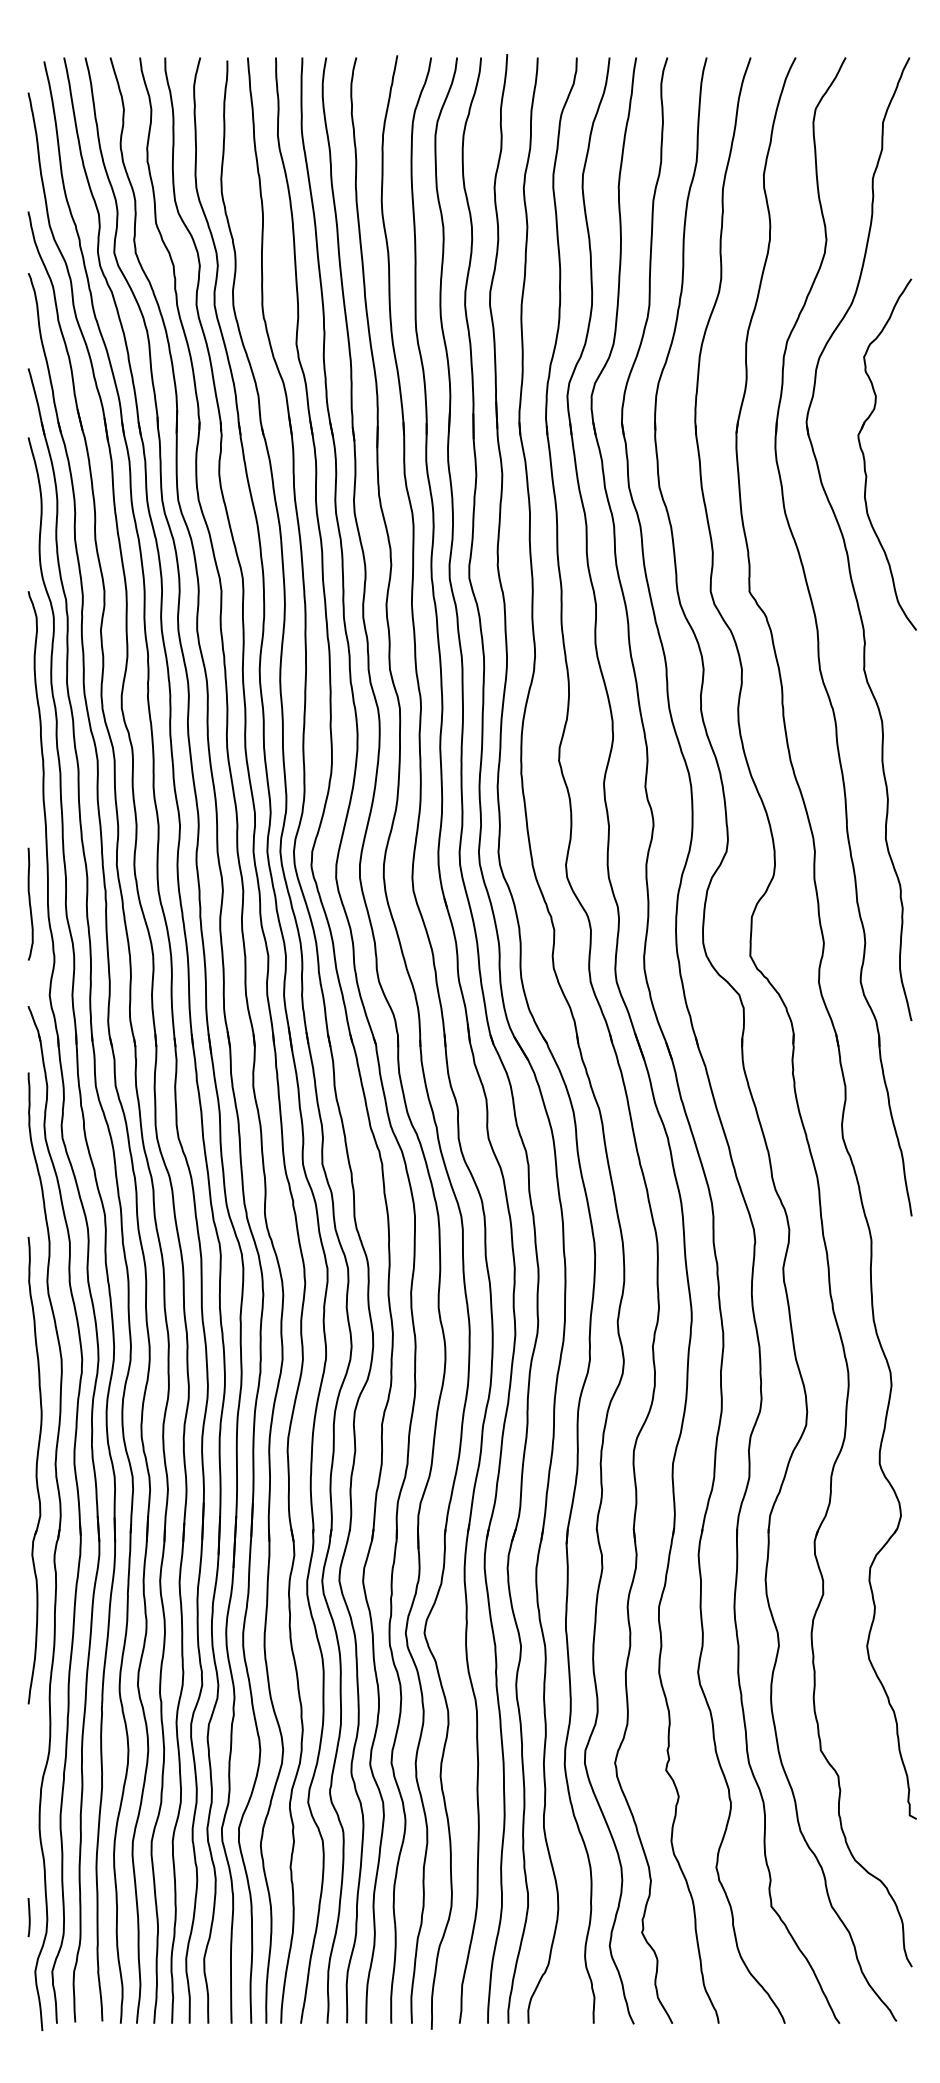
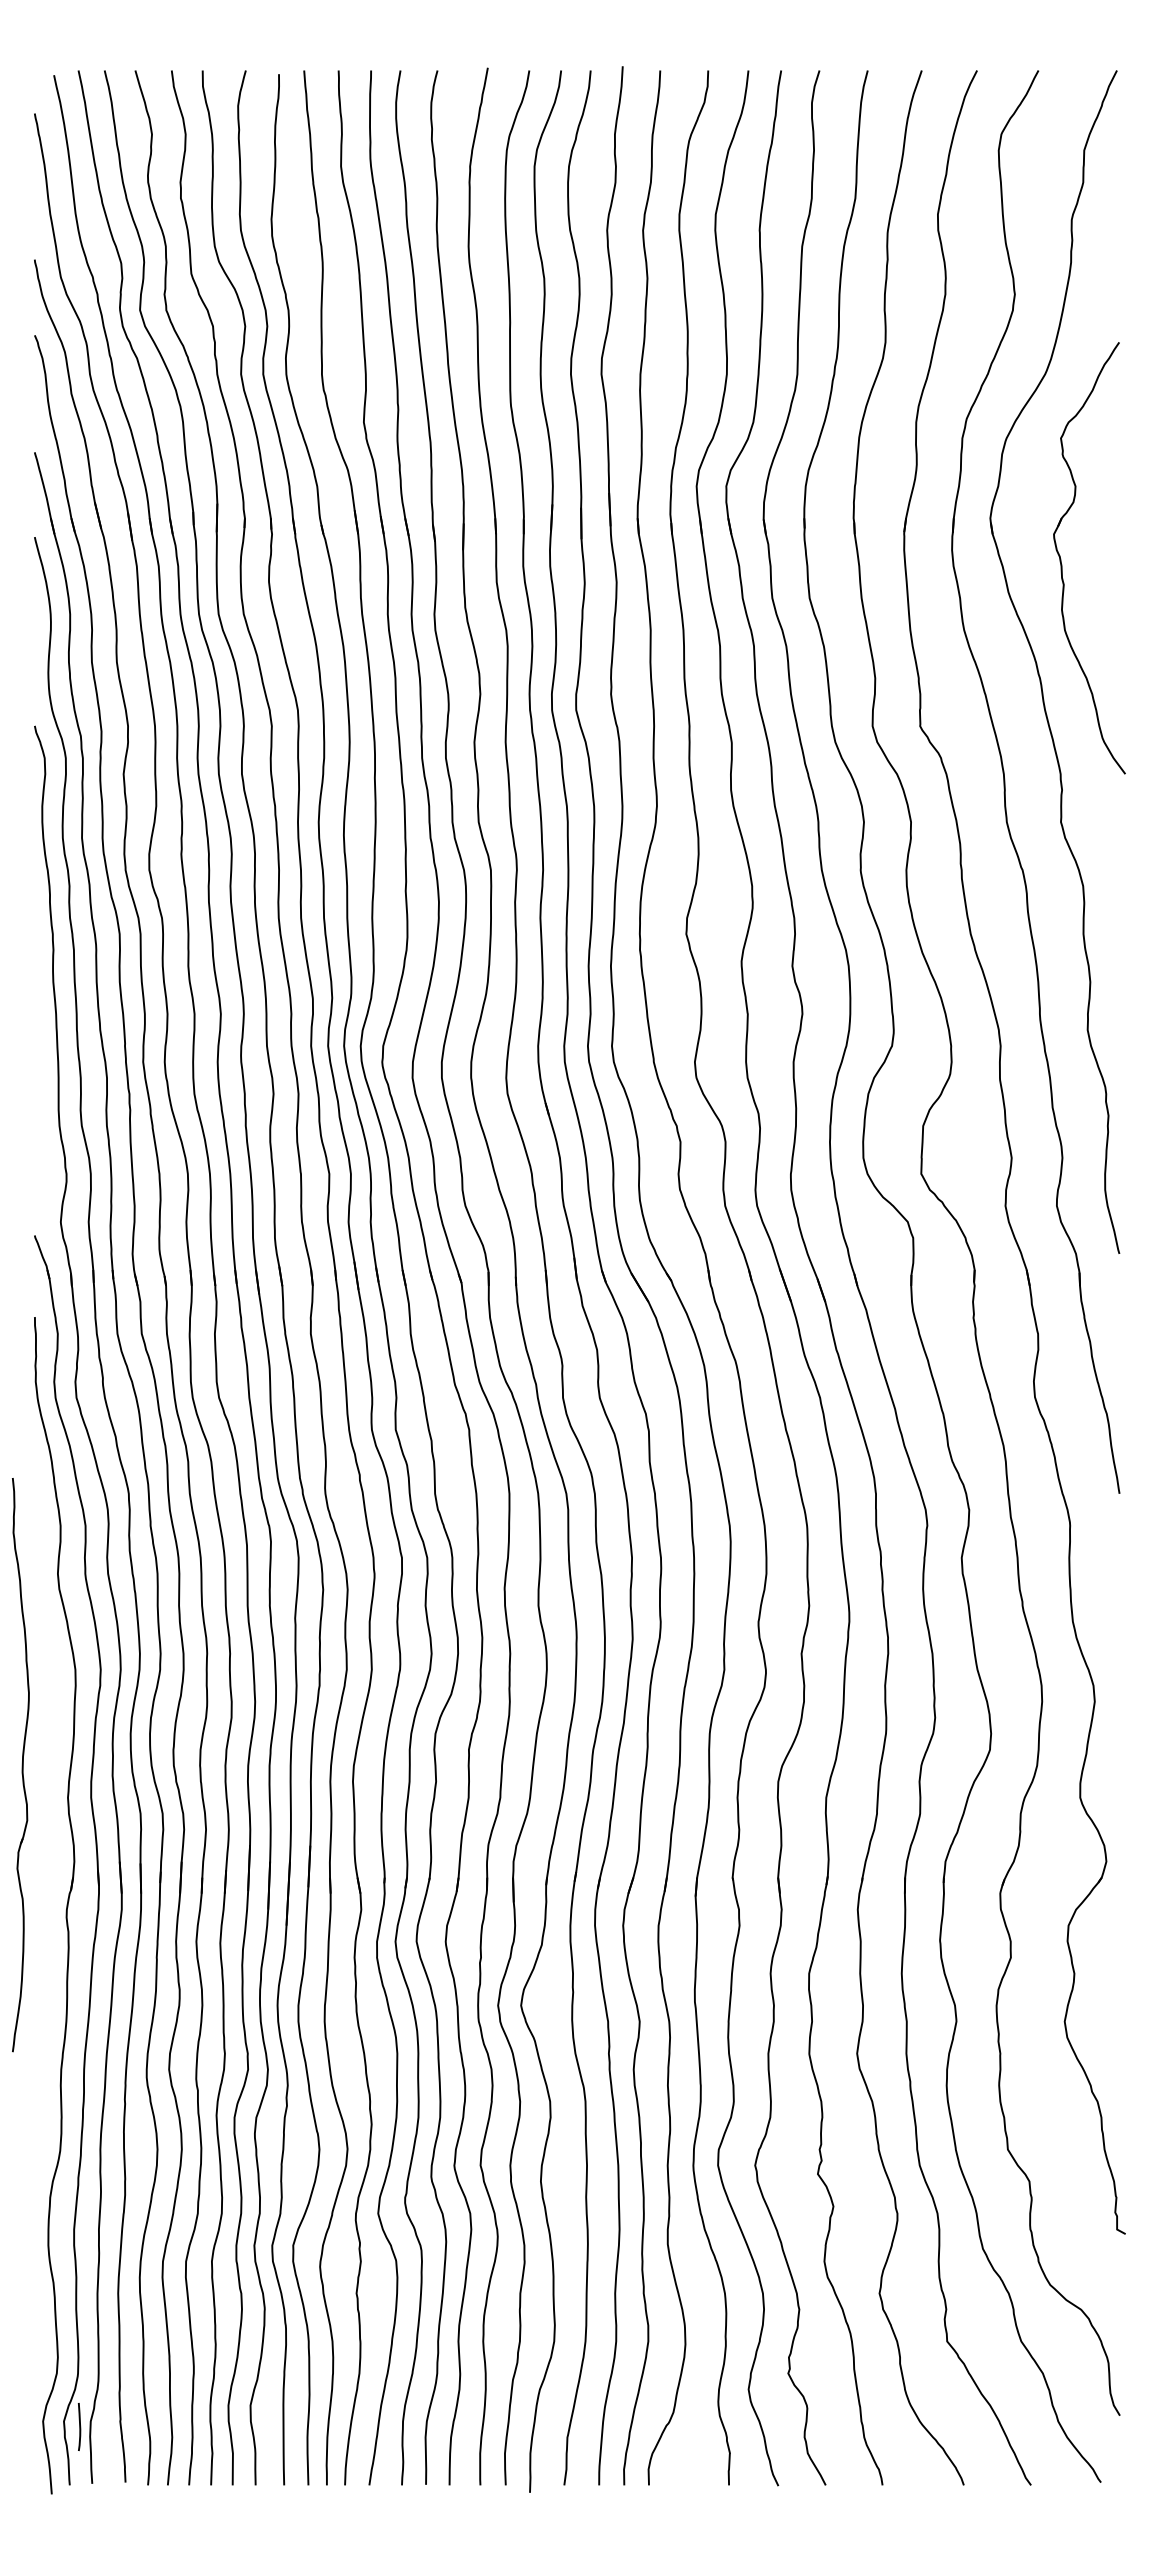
curve: (30, 904) -> (37, 1110), removed
part: (34, 1470) -> (20, 1765), moved
line: (29, 1917) -> (79, 2426), moved

